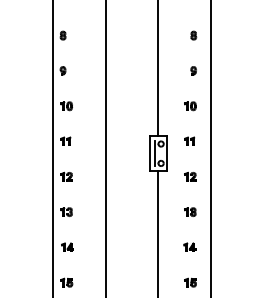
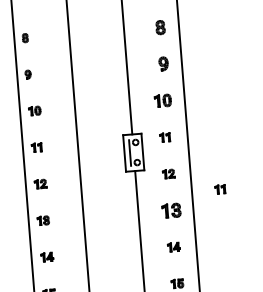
part: (193, 35) -> (160, 27), size x1.6
part: (193, 70) -> (163, 63), size x1.6
part: (190, 106) -> (163, 101), size x1.4
part: (238, 194) -> (219, 188), added
part: (190, 211) -> (171, 209), size x1.6

